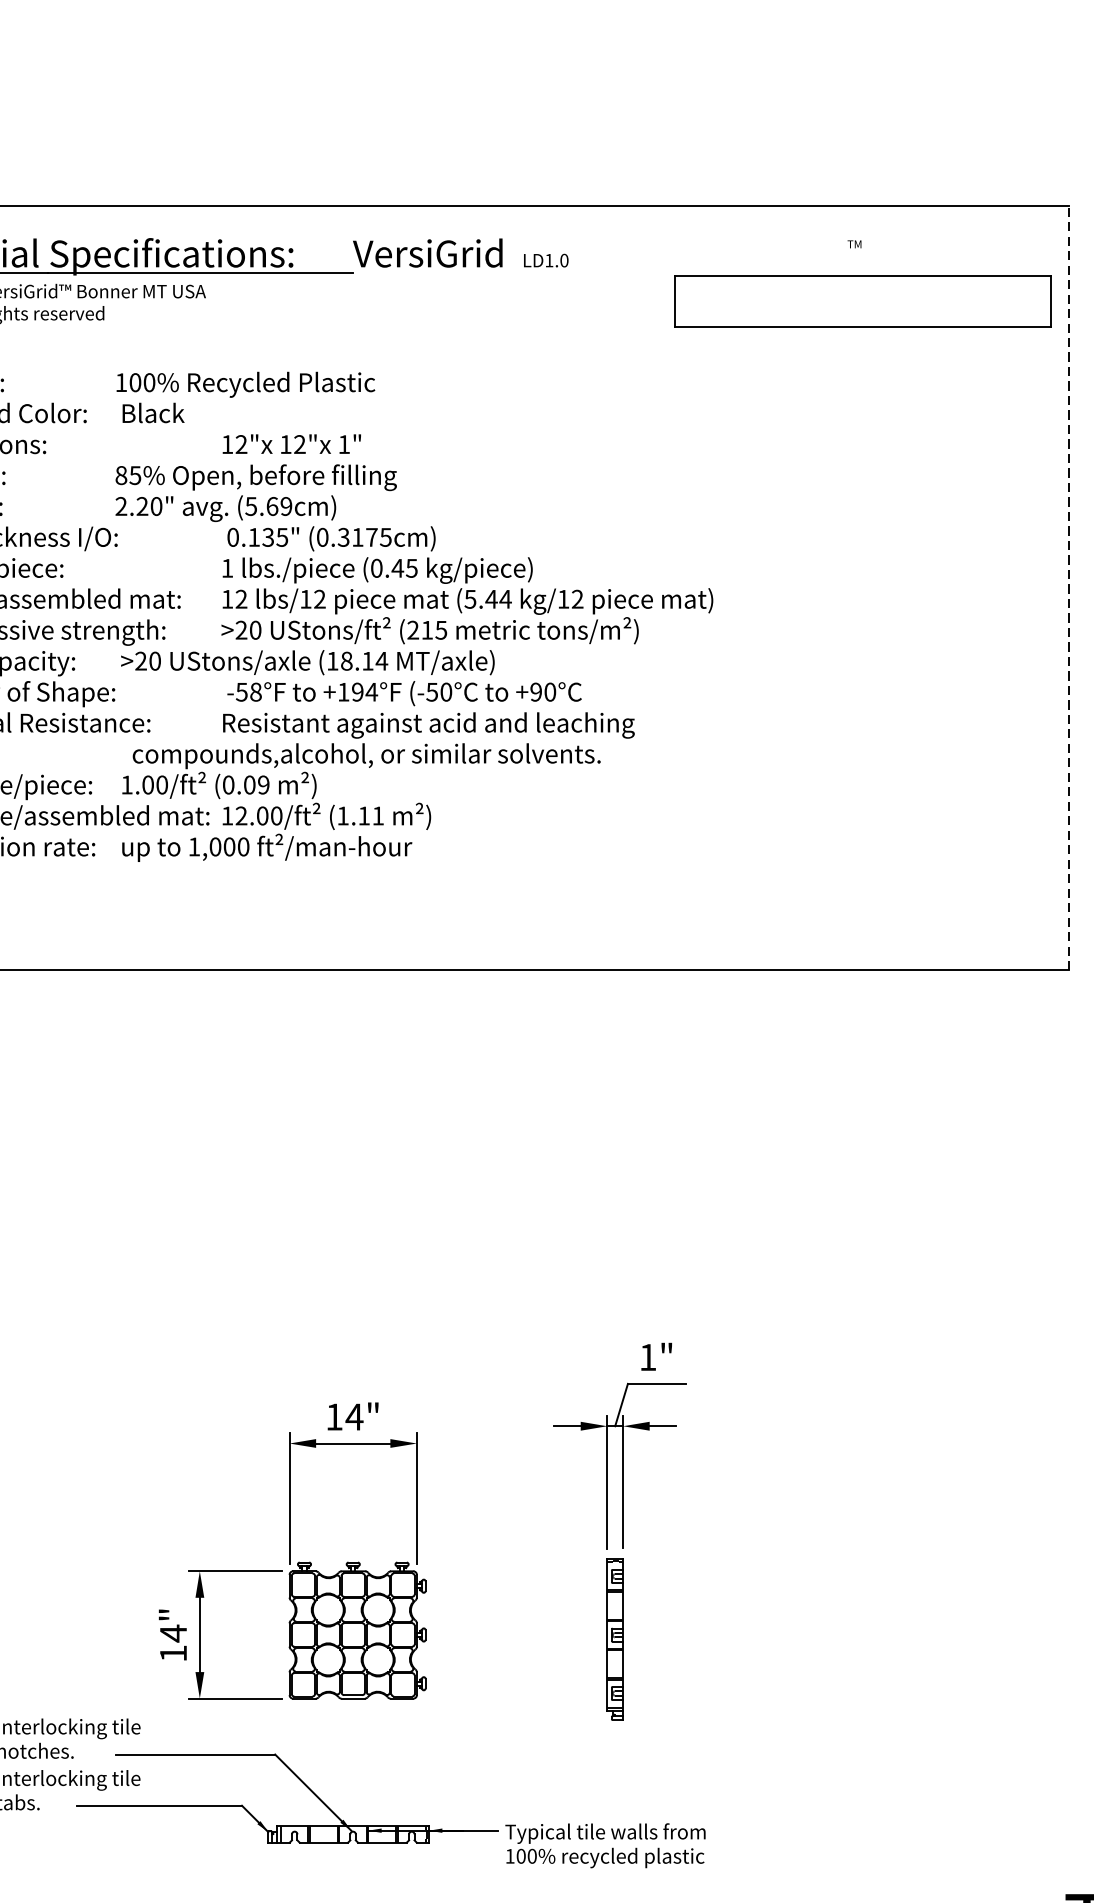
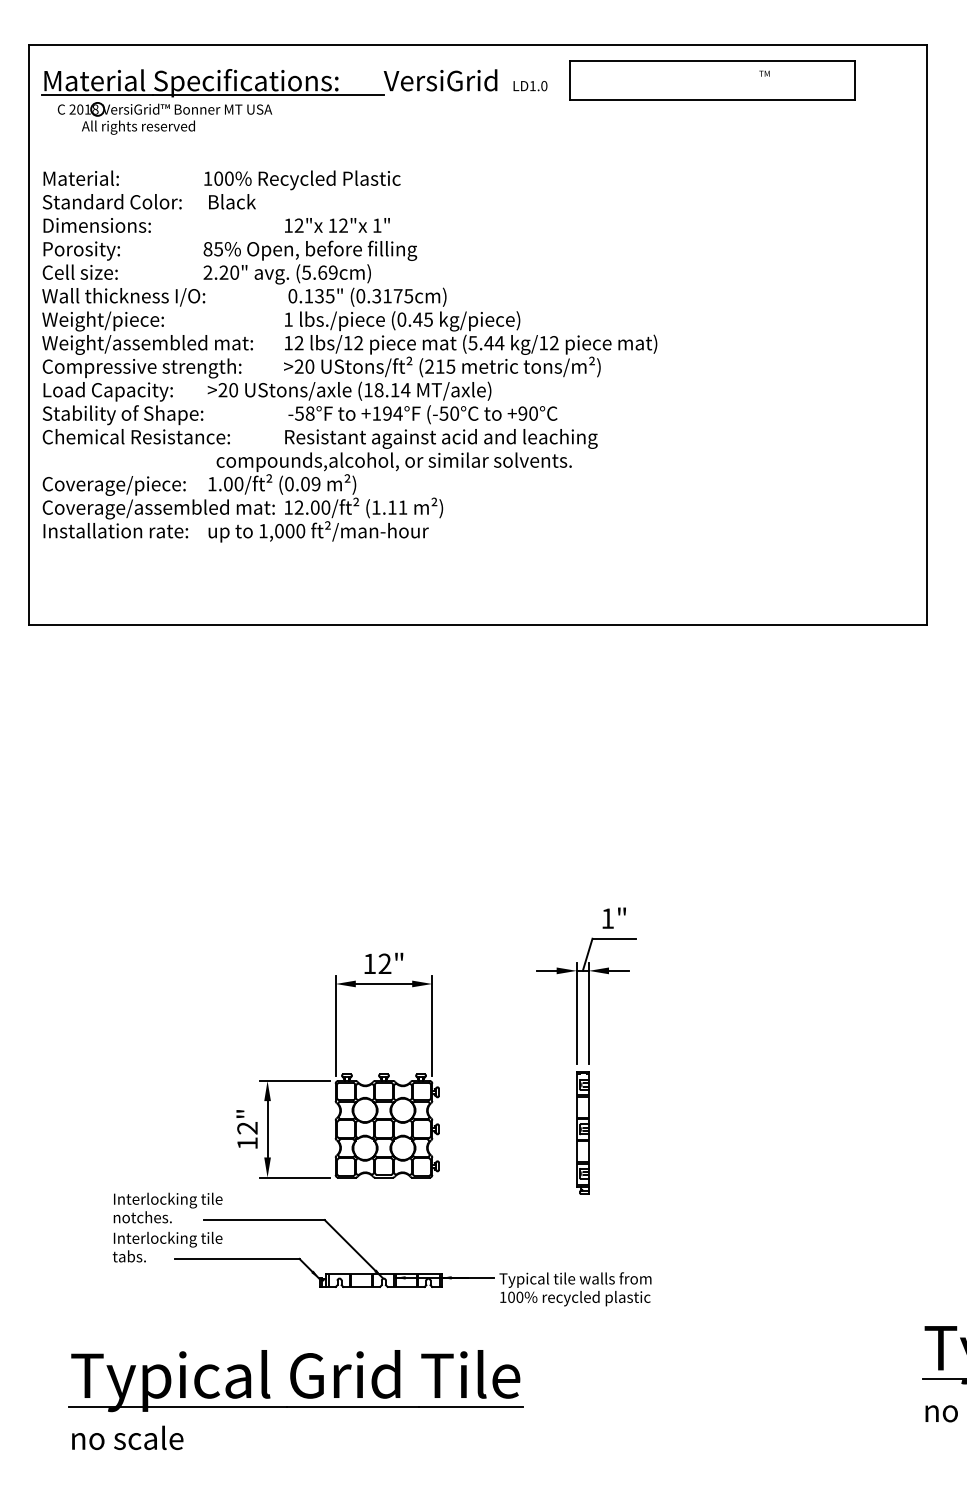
part: (863, 302) -> (712, 80), moved
line: (1069, 587) -> (927, 334), dashed -> solid
text: (353, 1416) -> (384, 963), 14" -> 12"
text: (173, 1633) -> (247, 1128), 14" -> 12"

